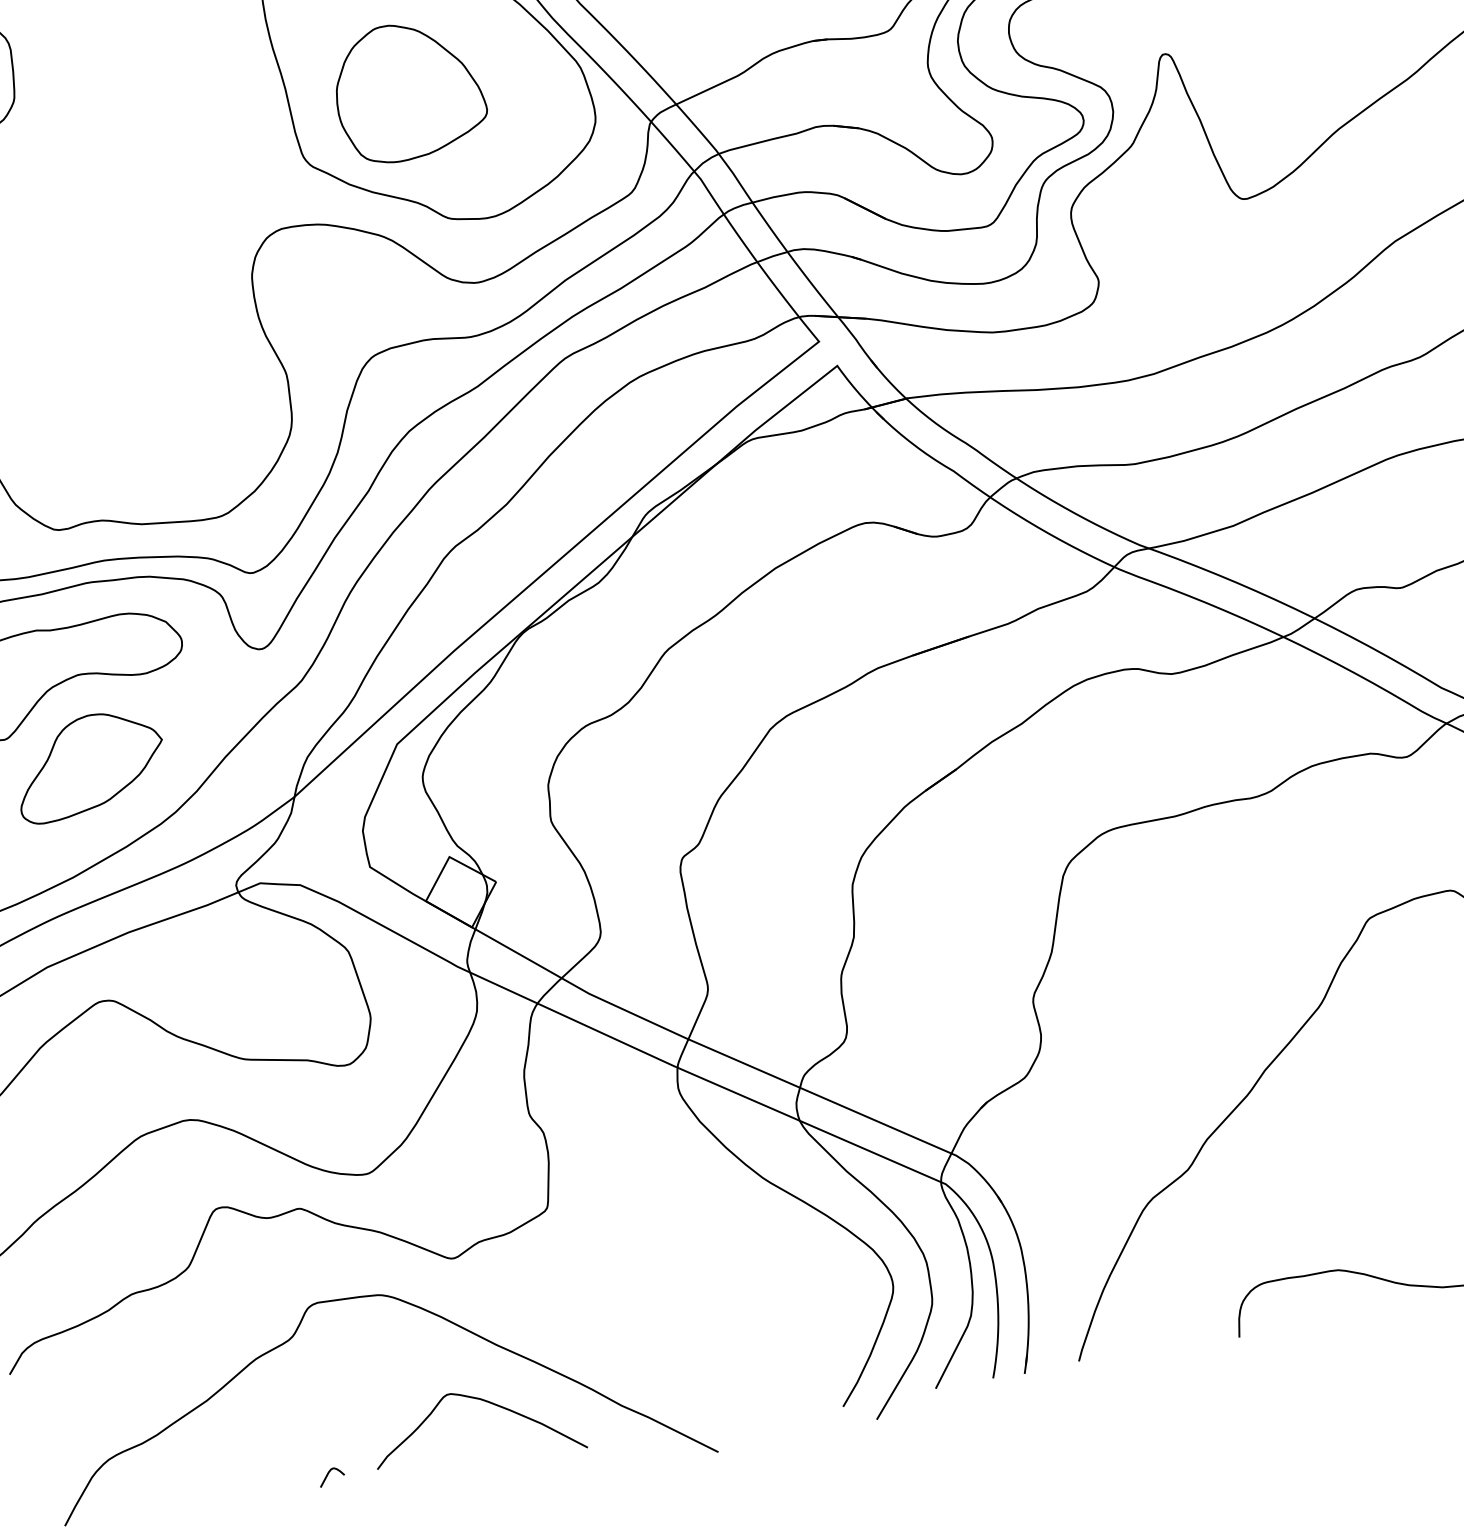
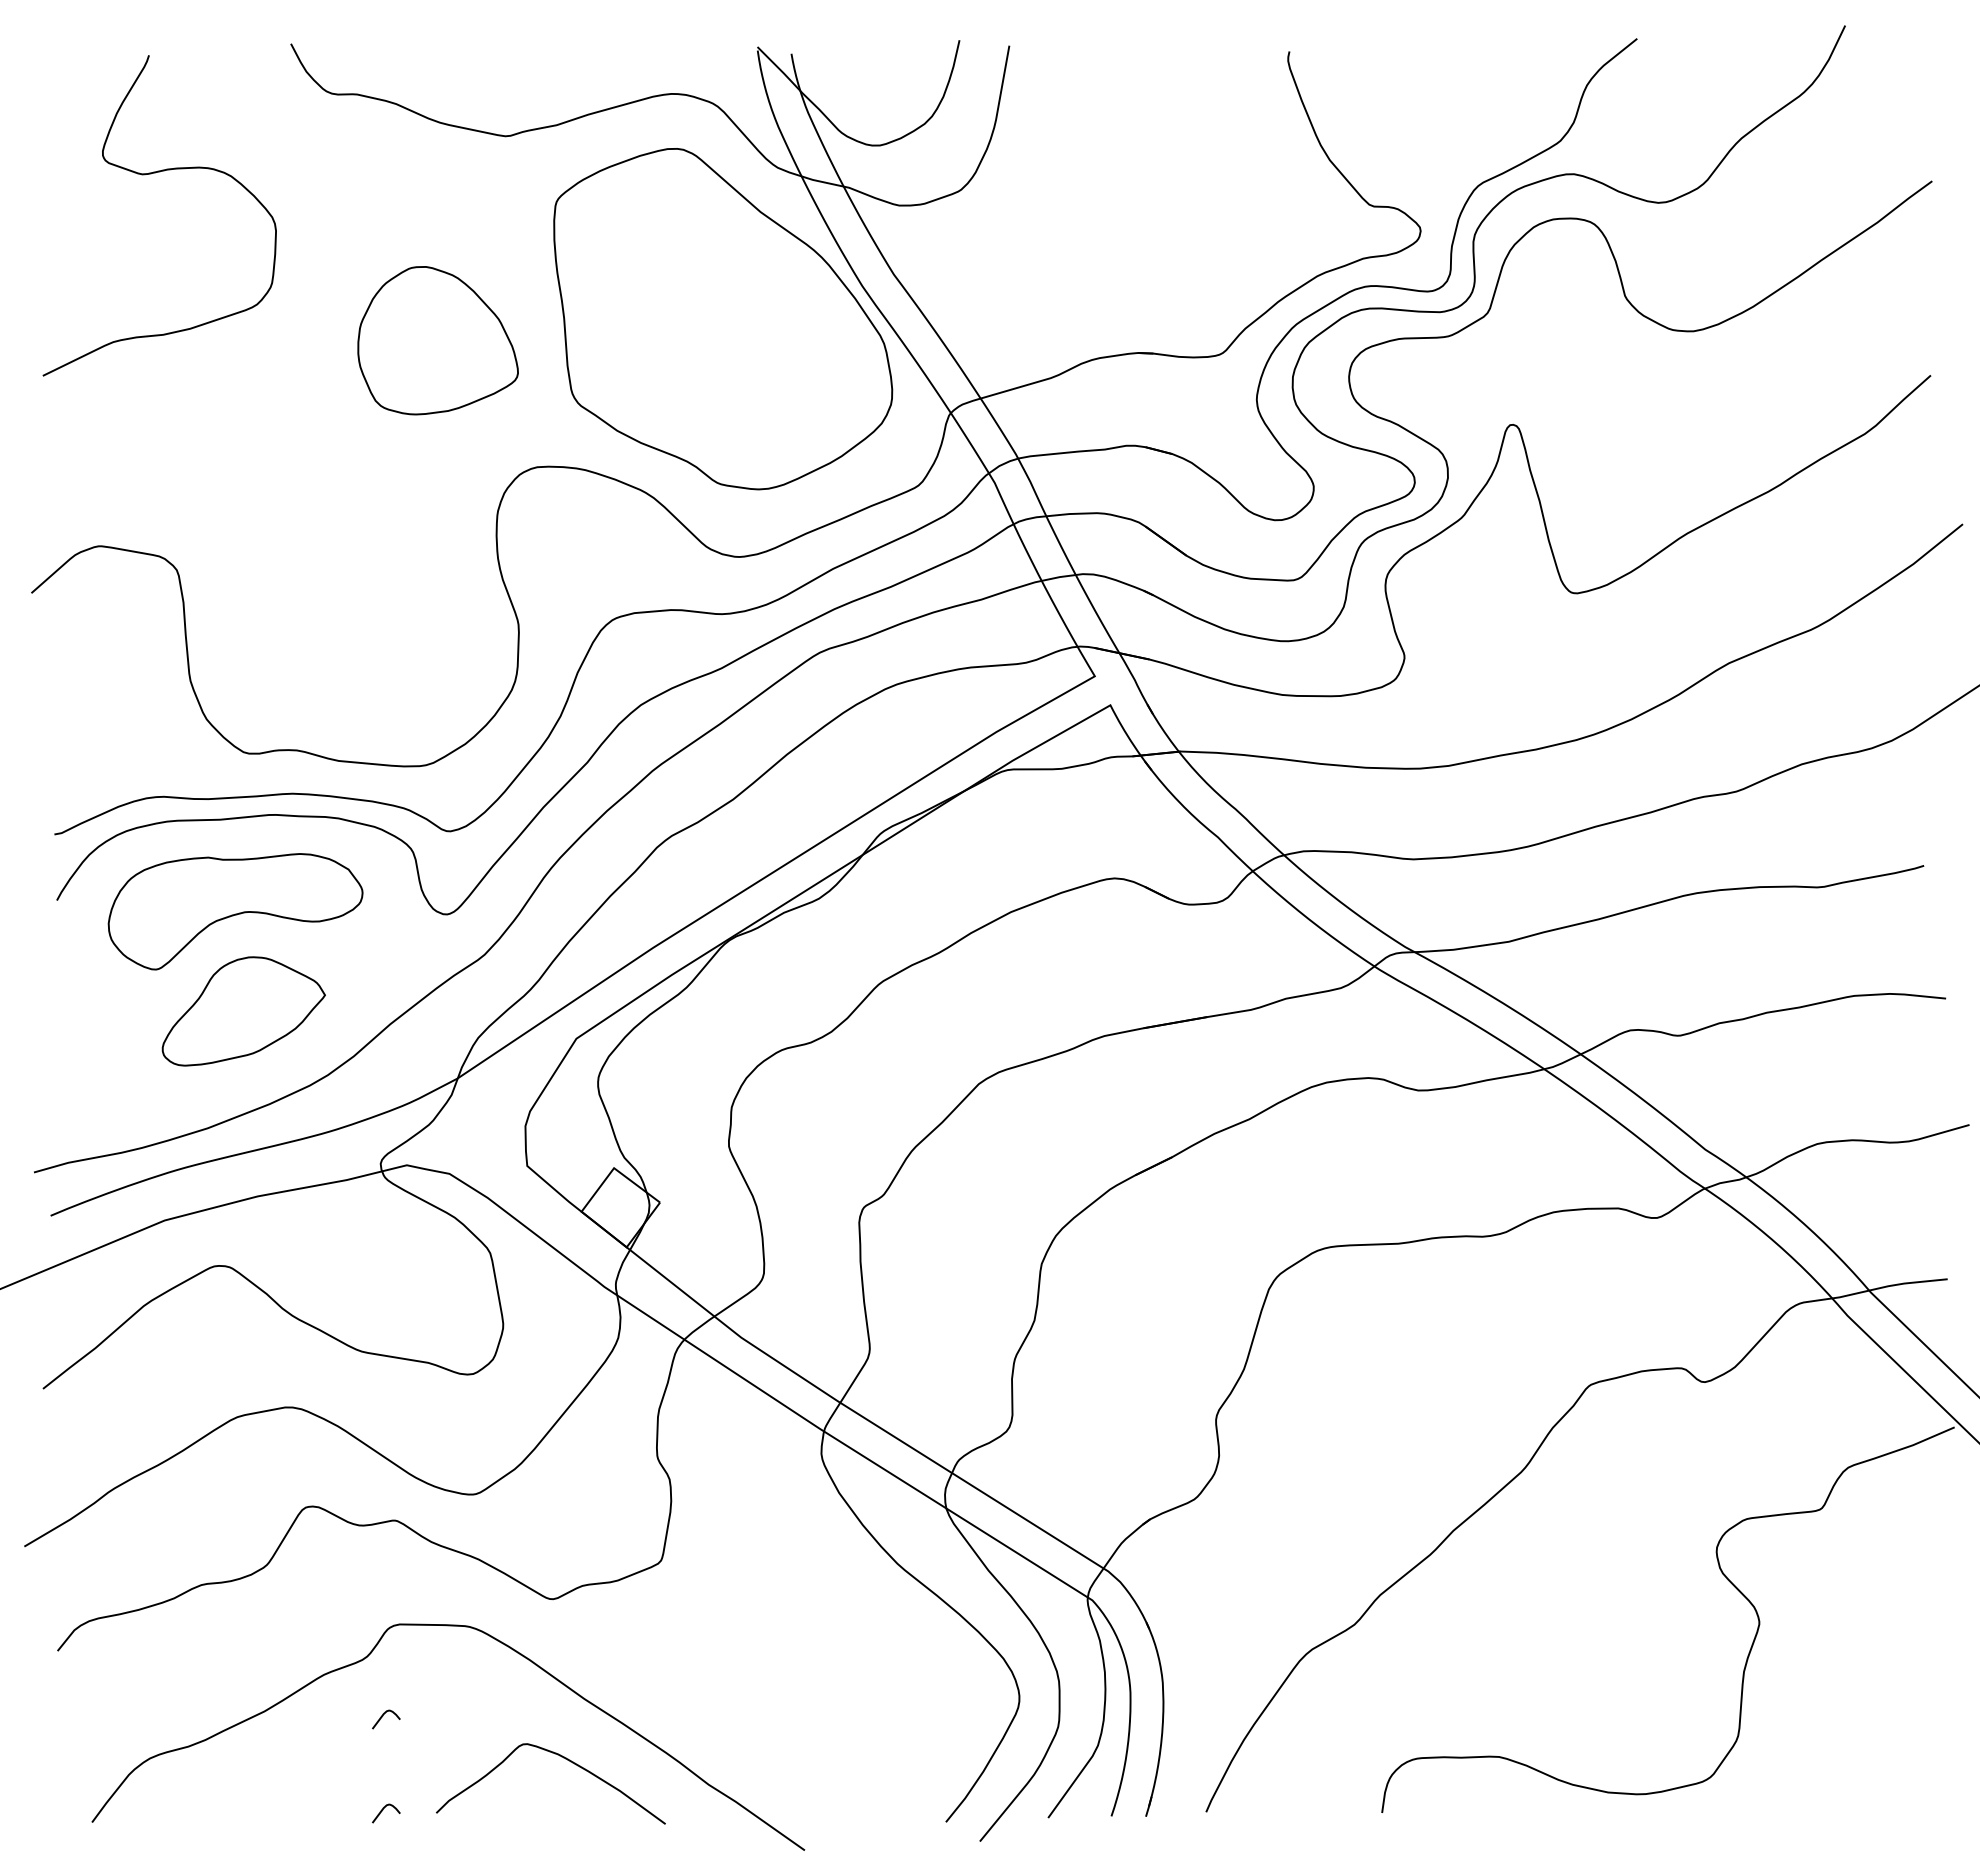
part: (409, 91) -> (437, 340), moved
curve: (315, 1388) -> (383, 1716), added

